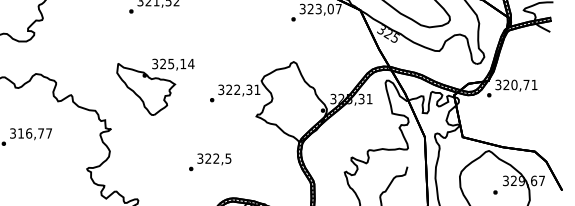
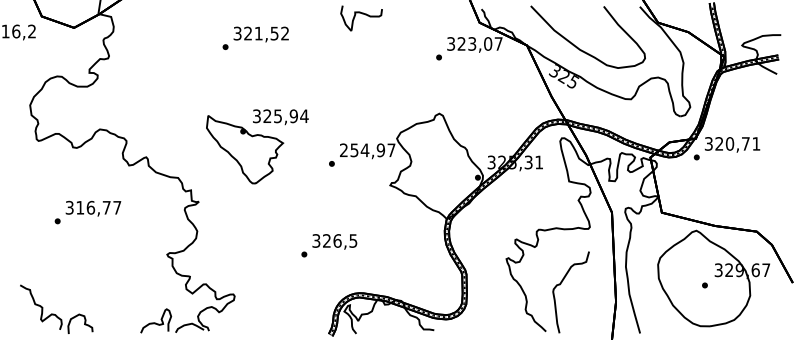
text: (182, 64) -> (293, 116), 325,14 -> 325,94
text: (239, 89) -> (367, 150), 322,31 -> 254,97
text: (216, 158) -> (337, 240), 322,5 -> 326,5

